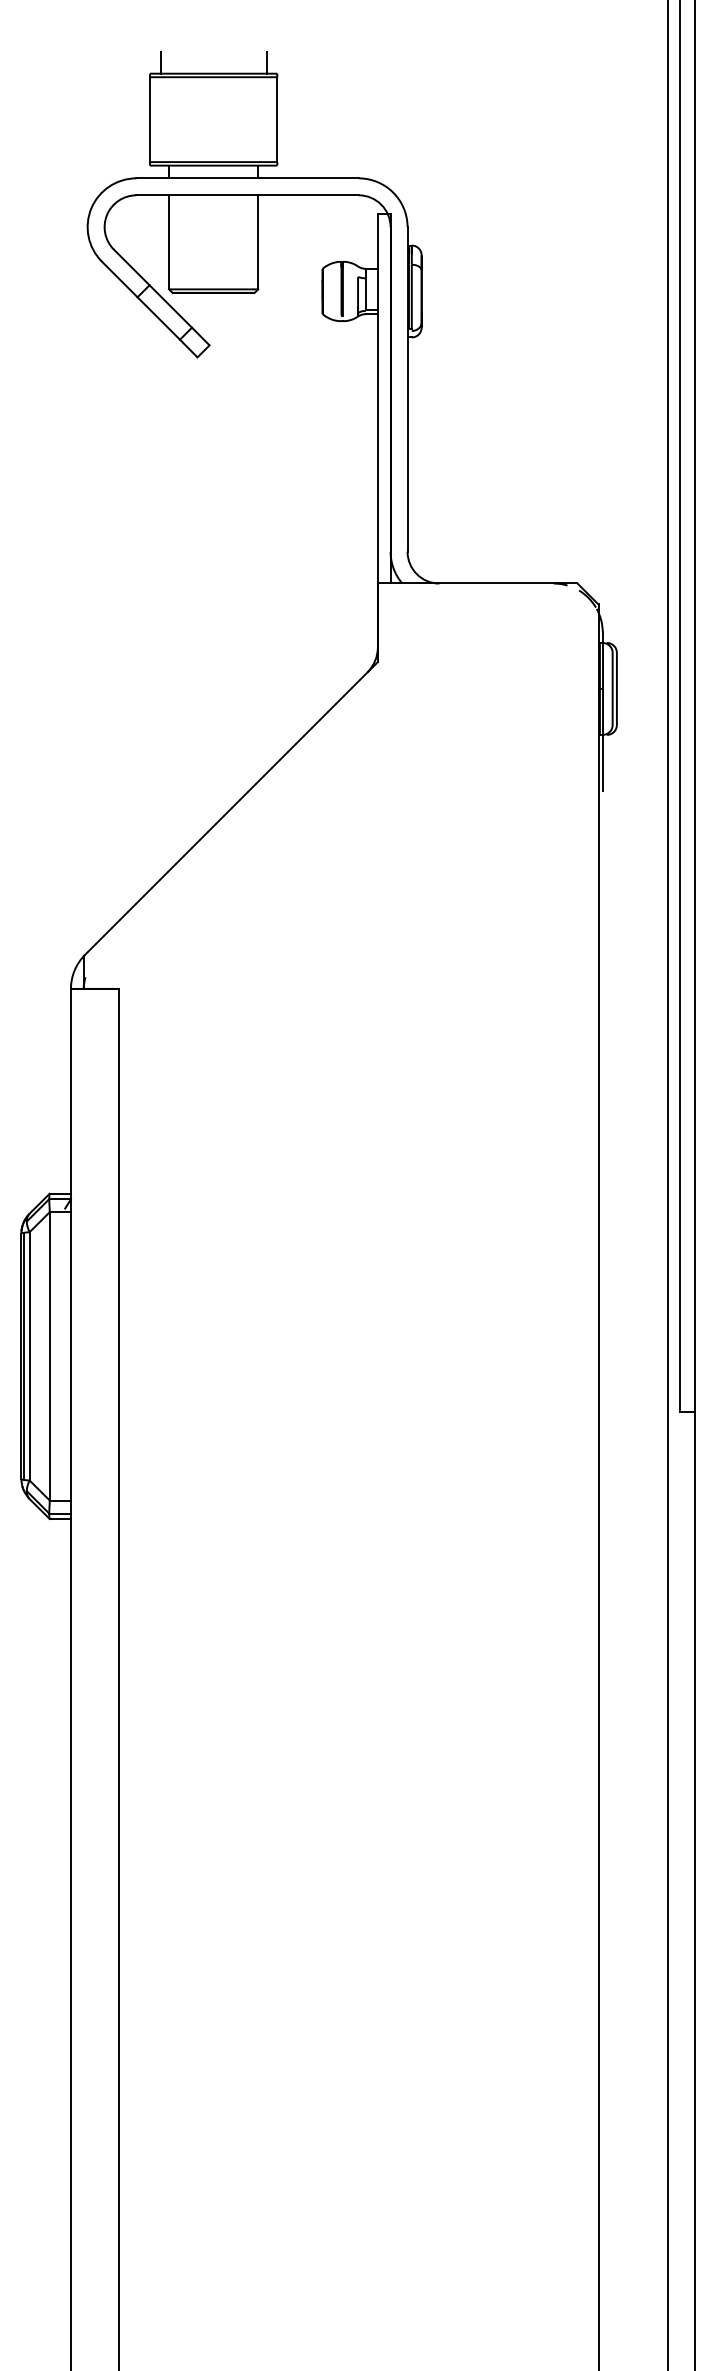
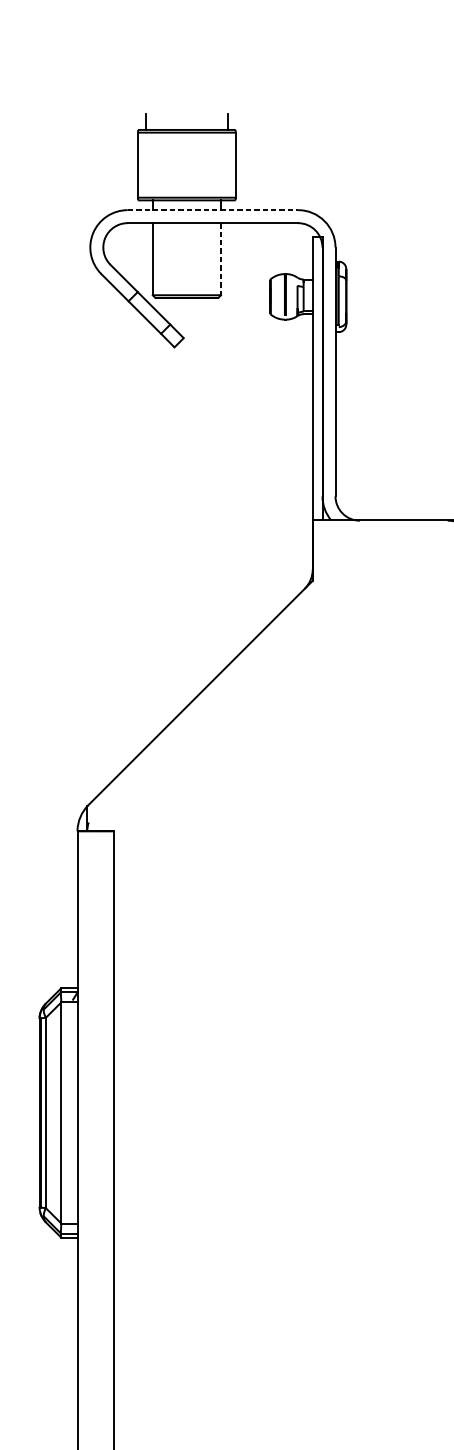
line: (248, 178) -> (213, 210), solid -> dashed
line: (258, 242) -> (221, 259), solid -> dashed

